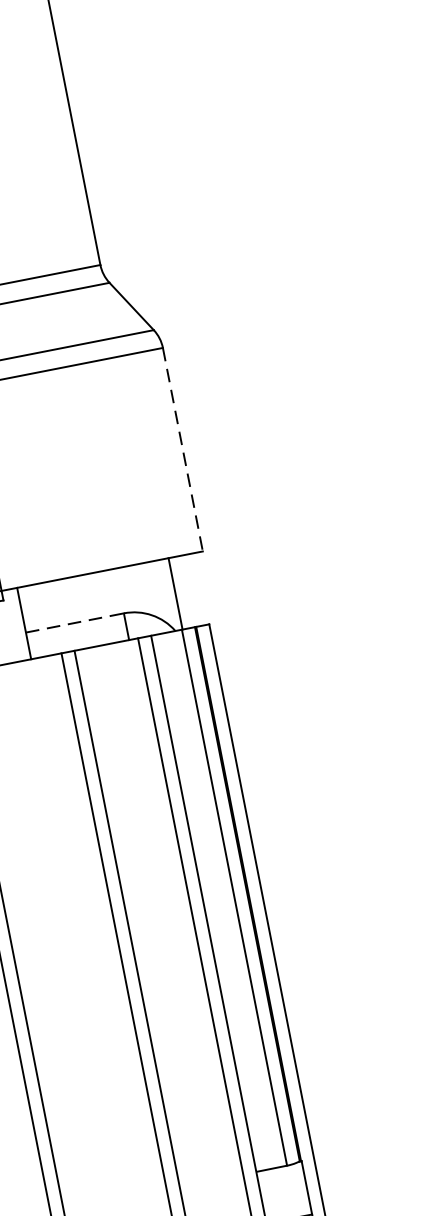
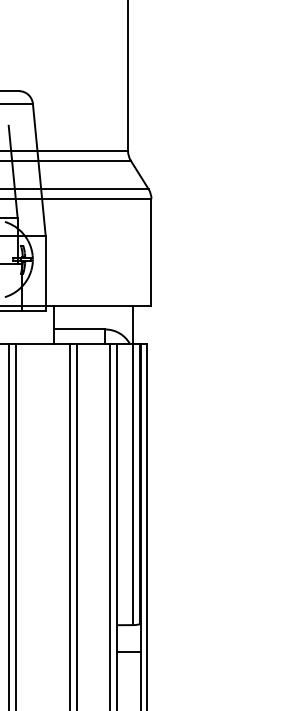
line: (183, 451) -> (151, 253), dashed -> solid
line: (74, 623) -> (79, 329), dashed -> solid

